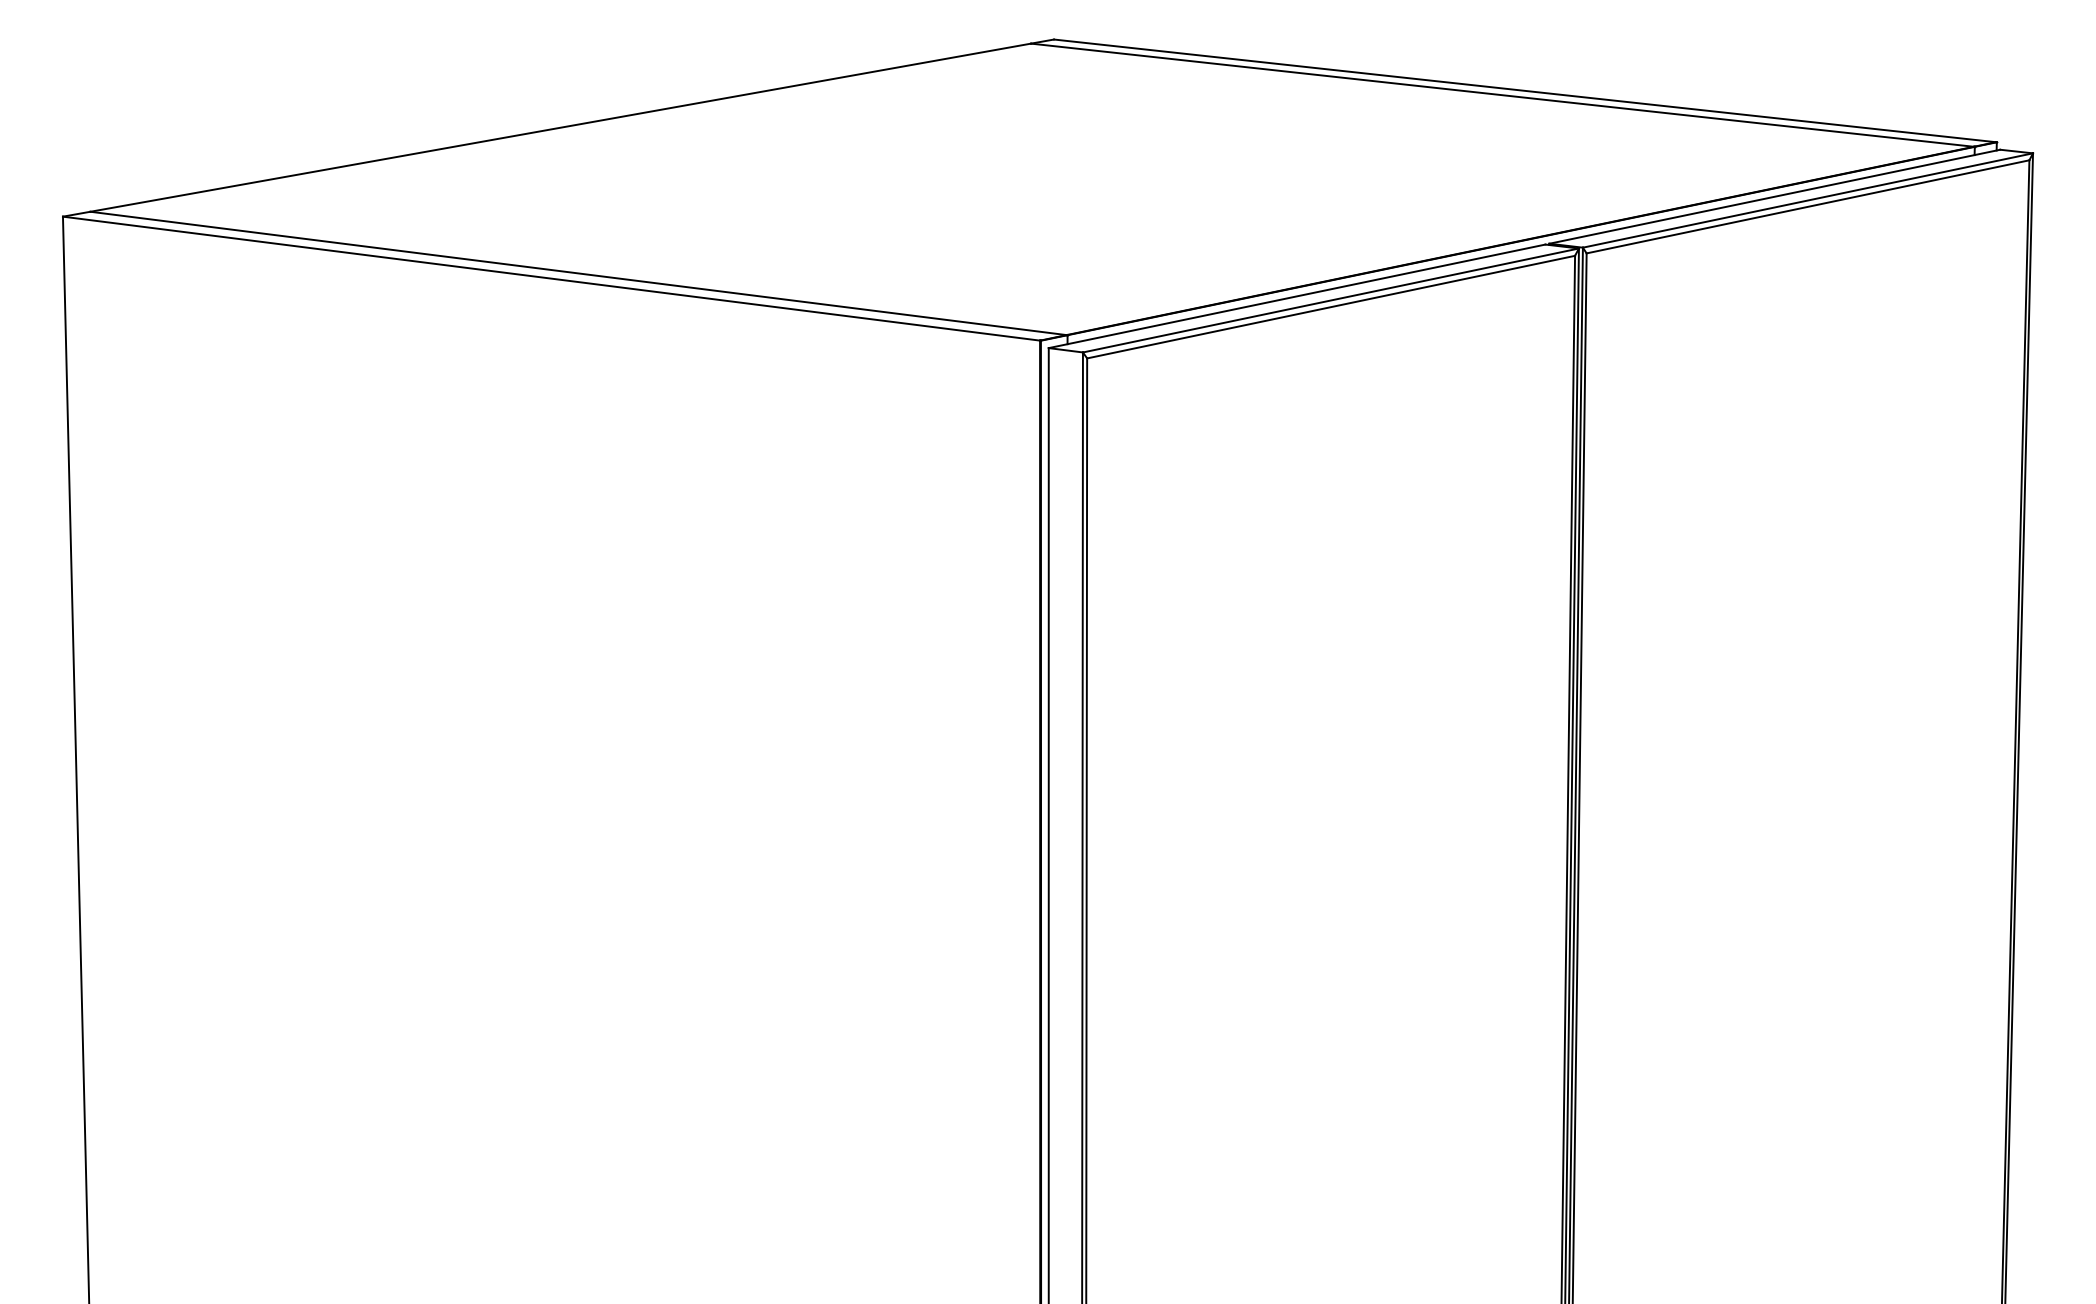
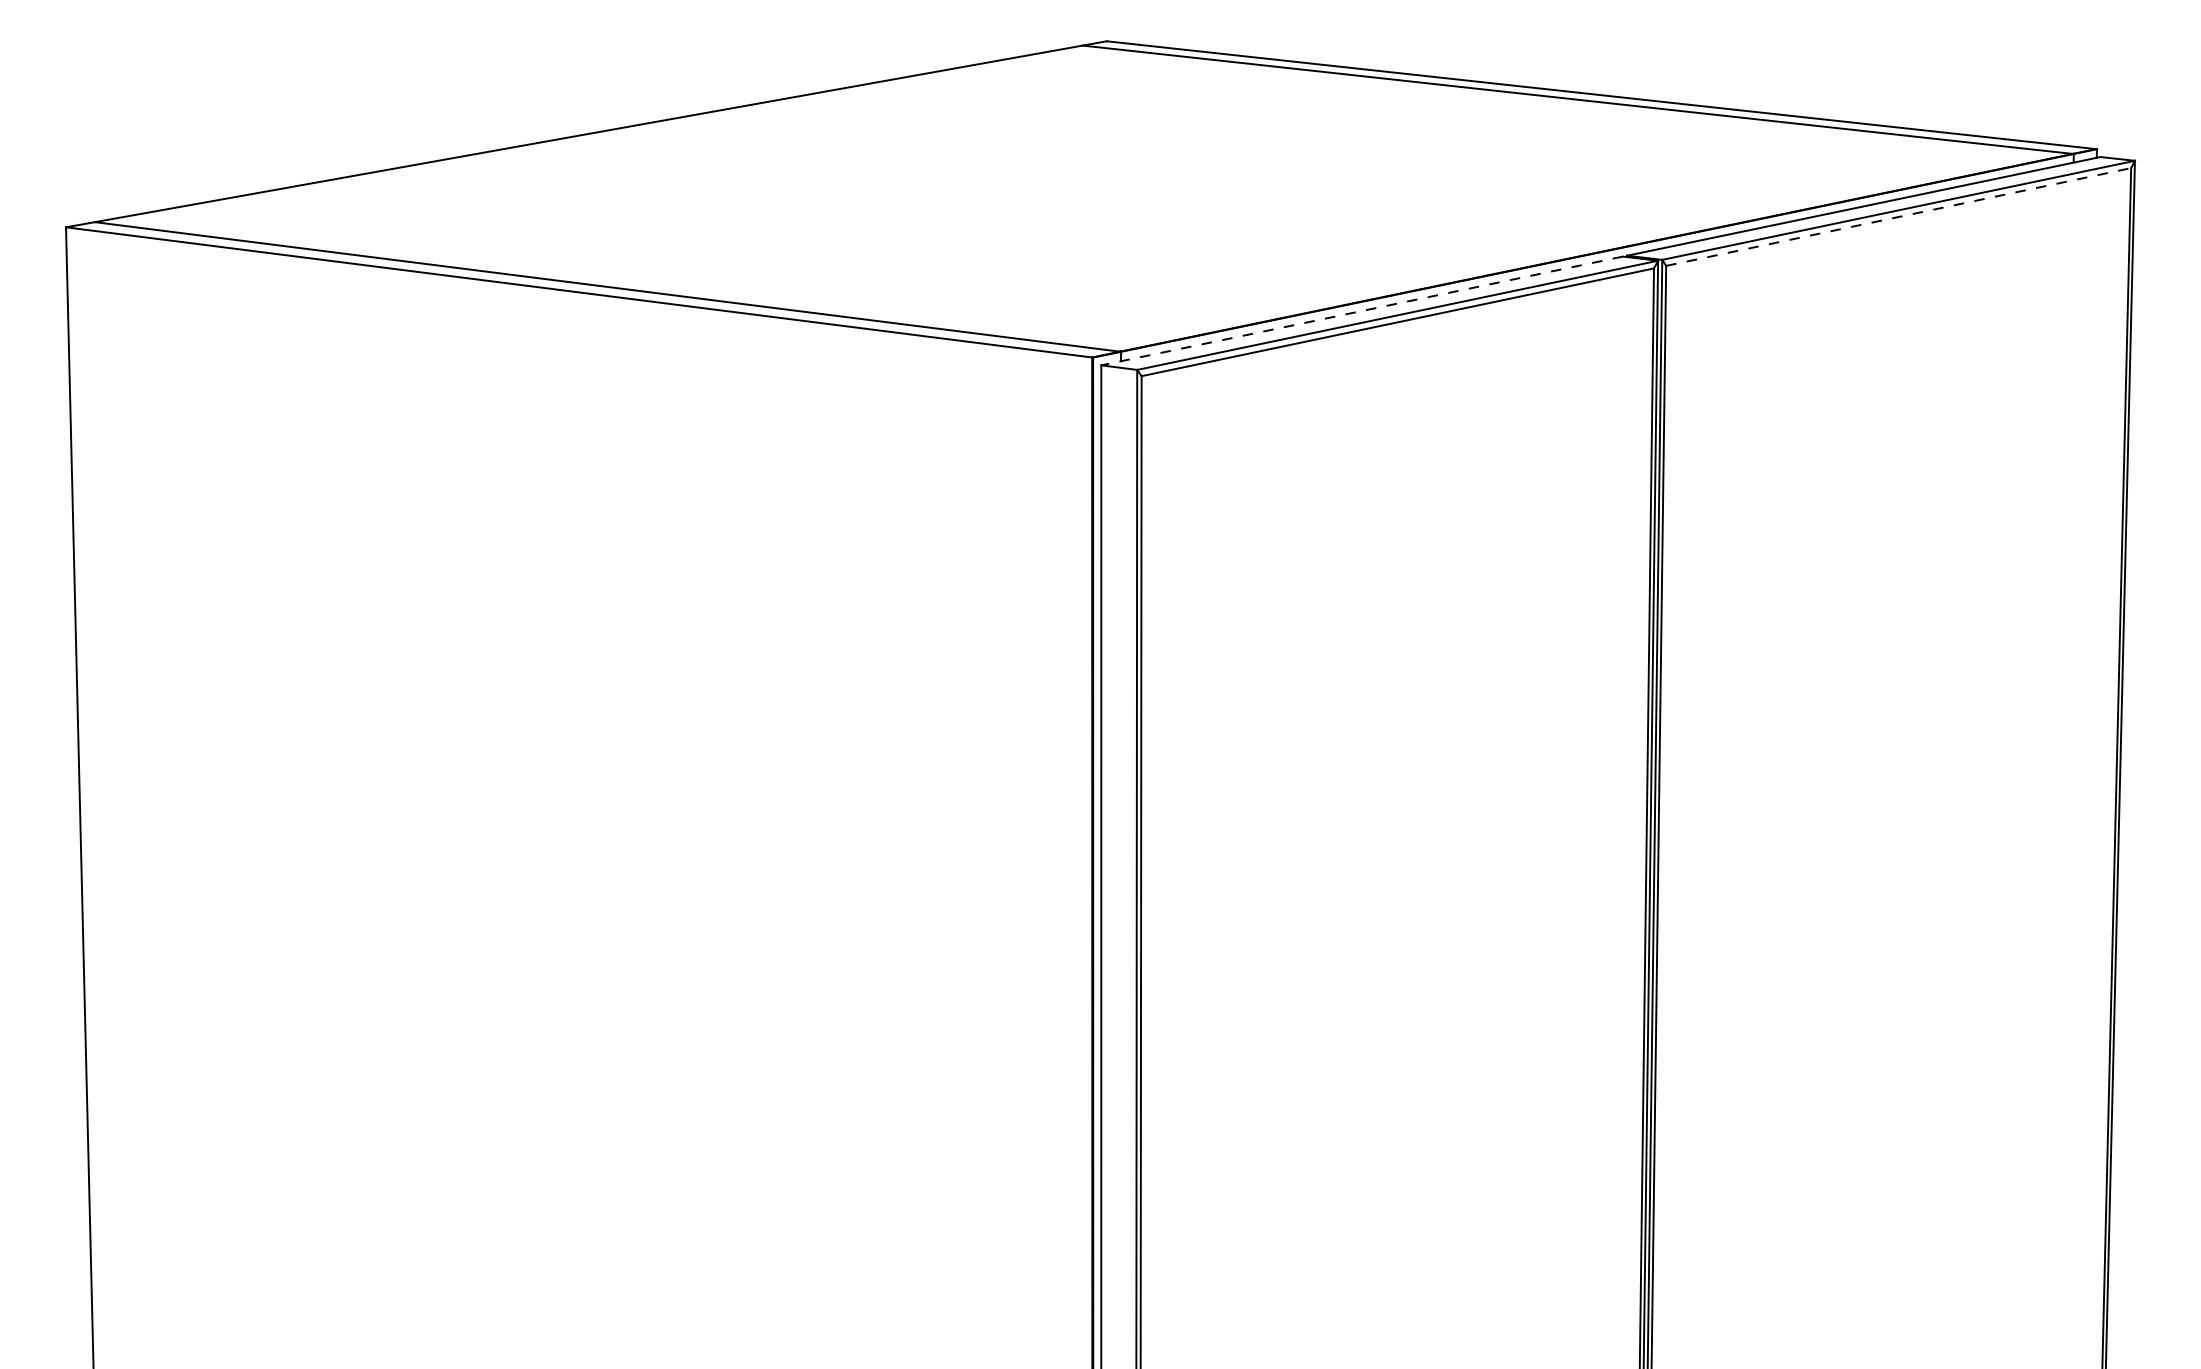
line: (1807, 207) -> (1898, 217), solid -> dashed
line: (1296, 296) -> (1361, 311), solid -> dashed

